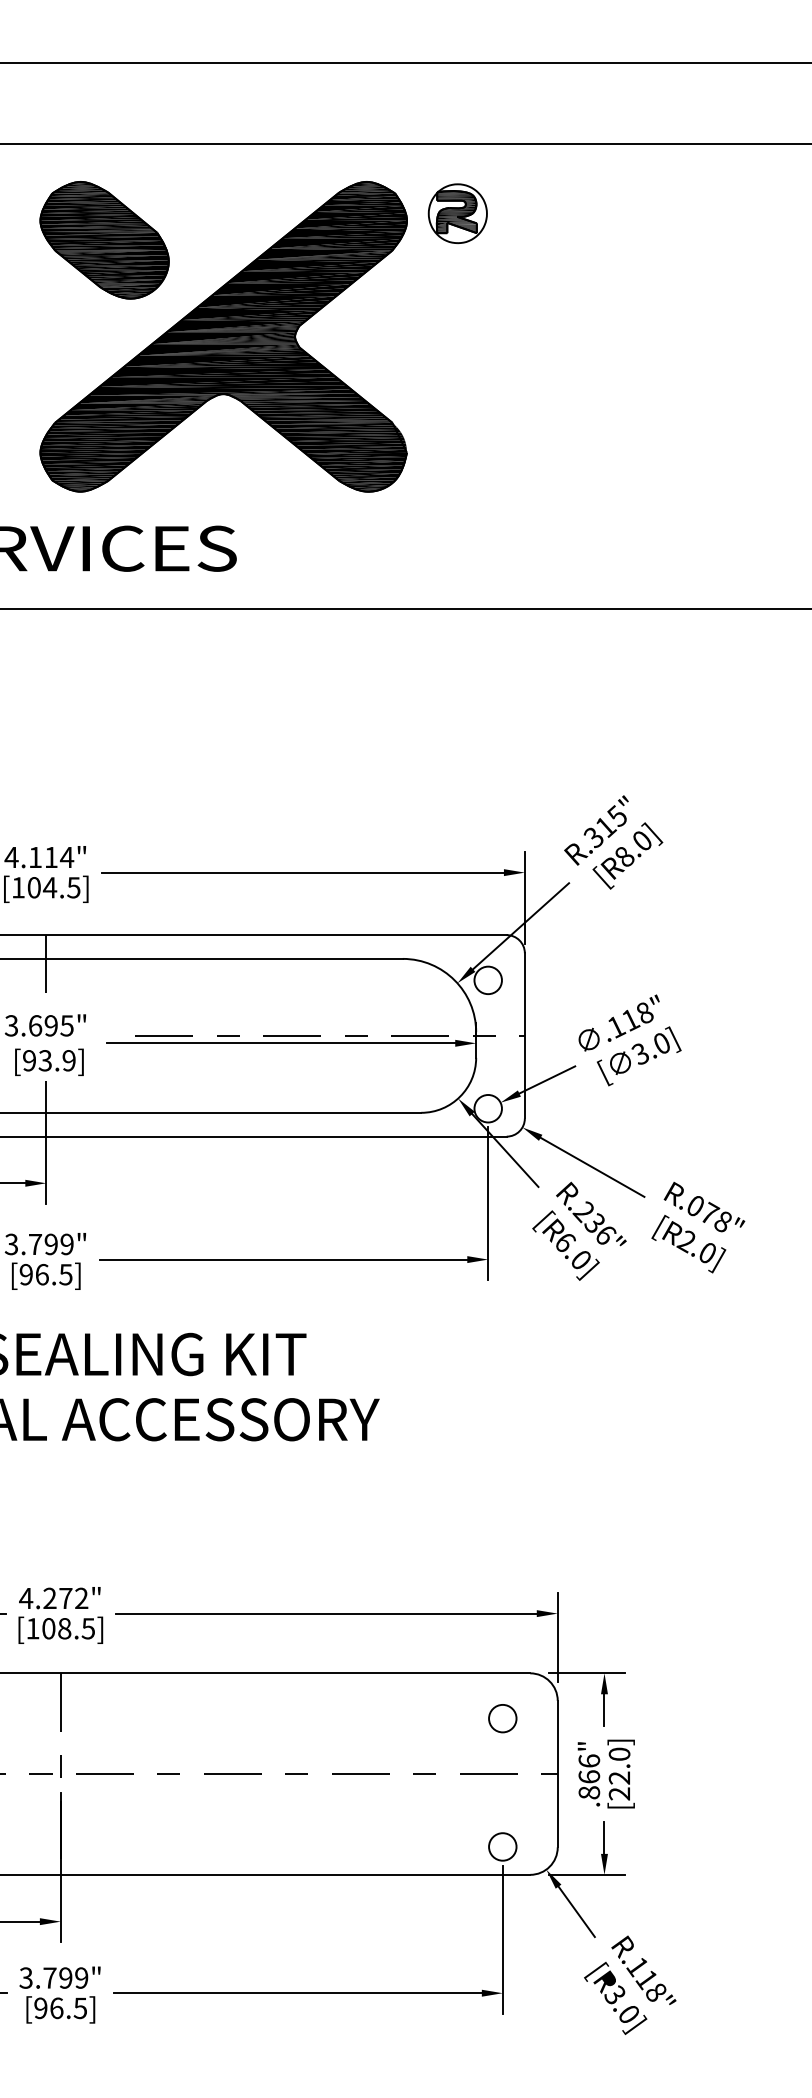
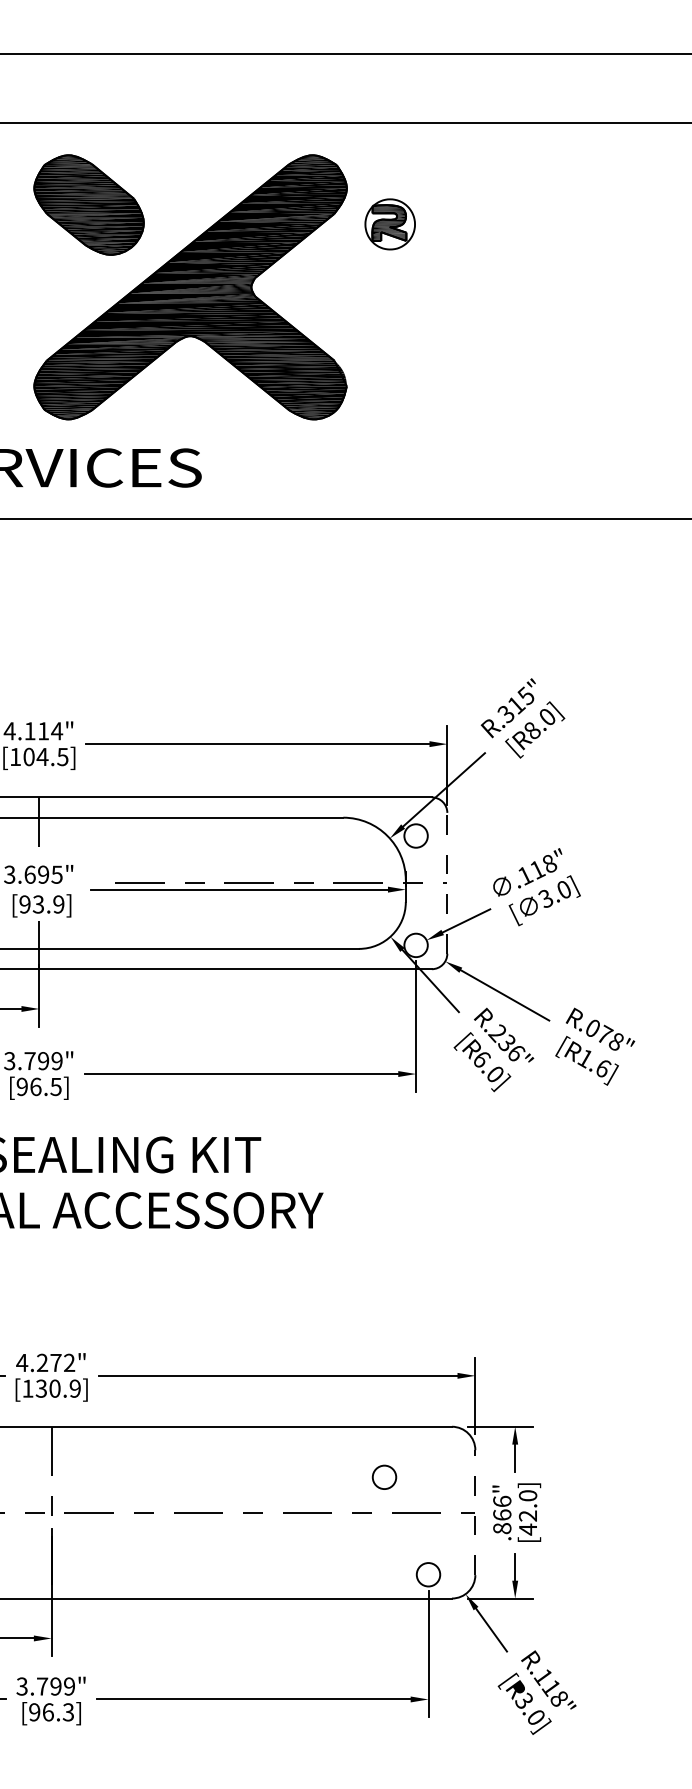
part: (457, 213) -> (389, 224), moved
line: (525, 1034) -> (447, 882), solid -> dashed
text: (696, 1247) -> (593, 1063), [R2.0] -> [R1.6]
text: (67, 1628) -> (57, 1388), [108.5] -> [130.9]
circle: (502, 1717) -> (384, 1476), moved
line: (557, 1773) -> (475, 1512), solid -> dashed
text: (618, 1793) -> (527, 1529), [22.0] -> [42.0]
text: (80, 2007) -> (68, 1711), [96.5] -> [96.3]

